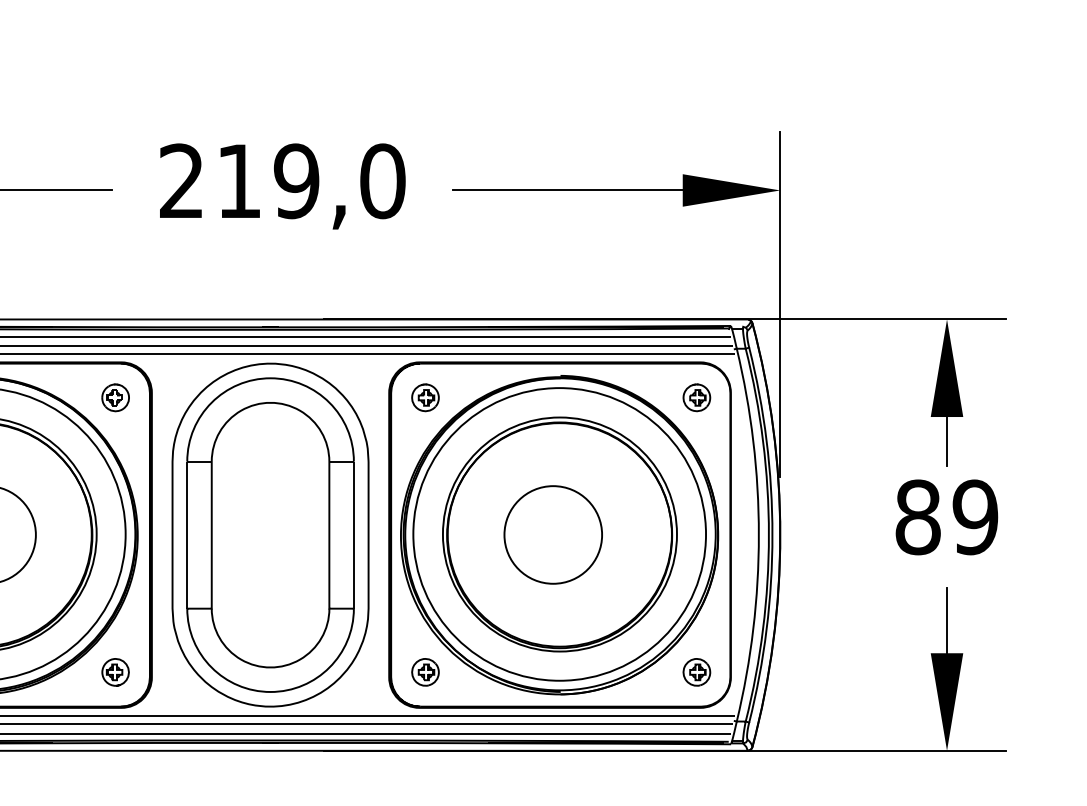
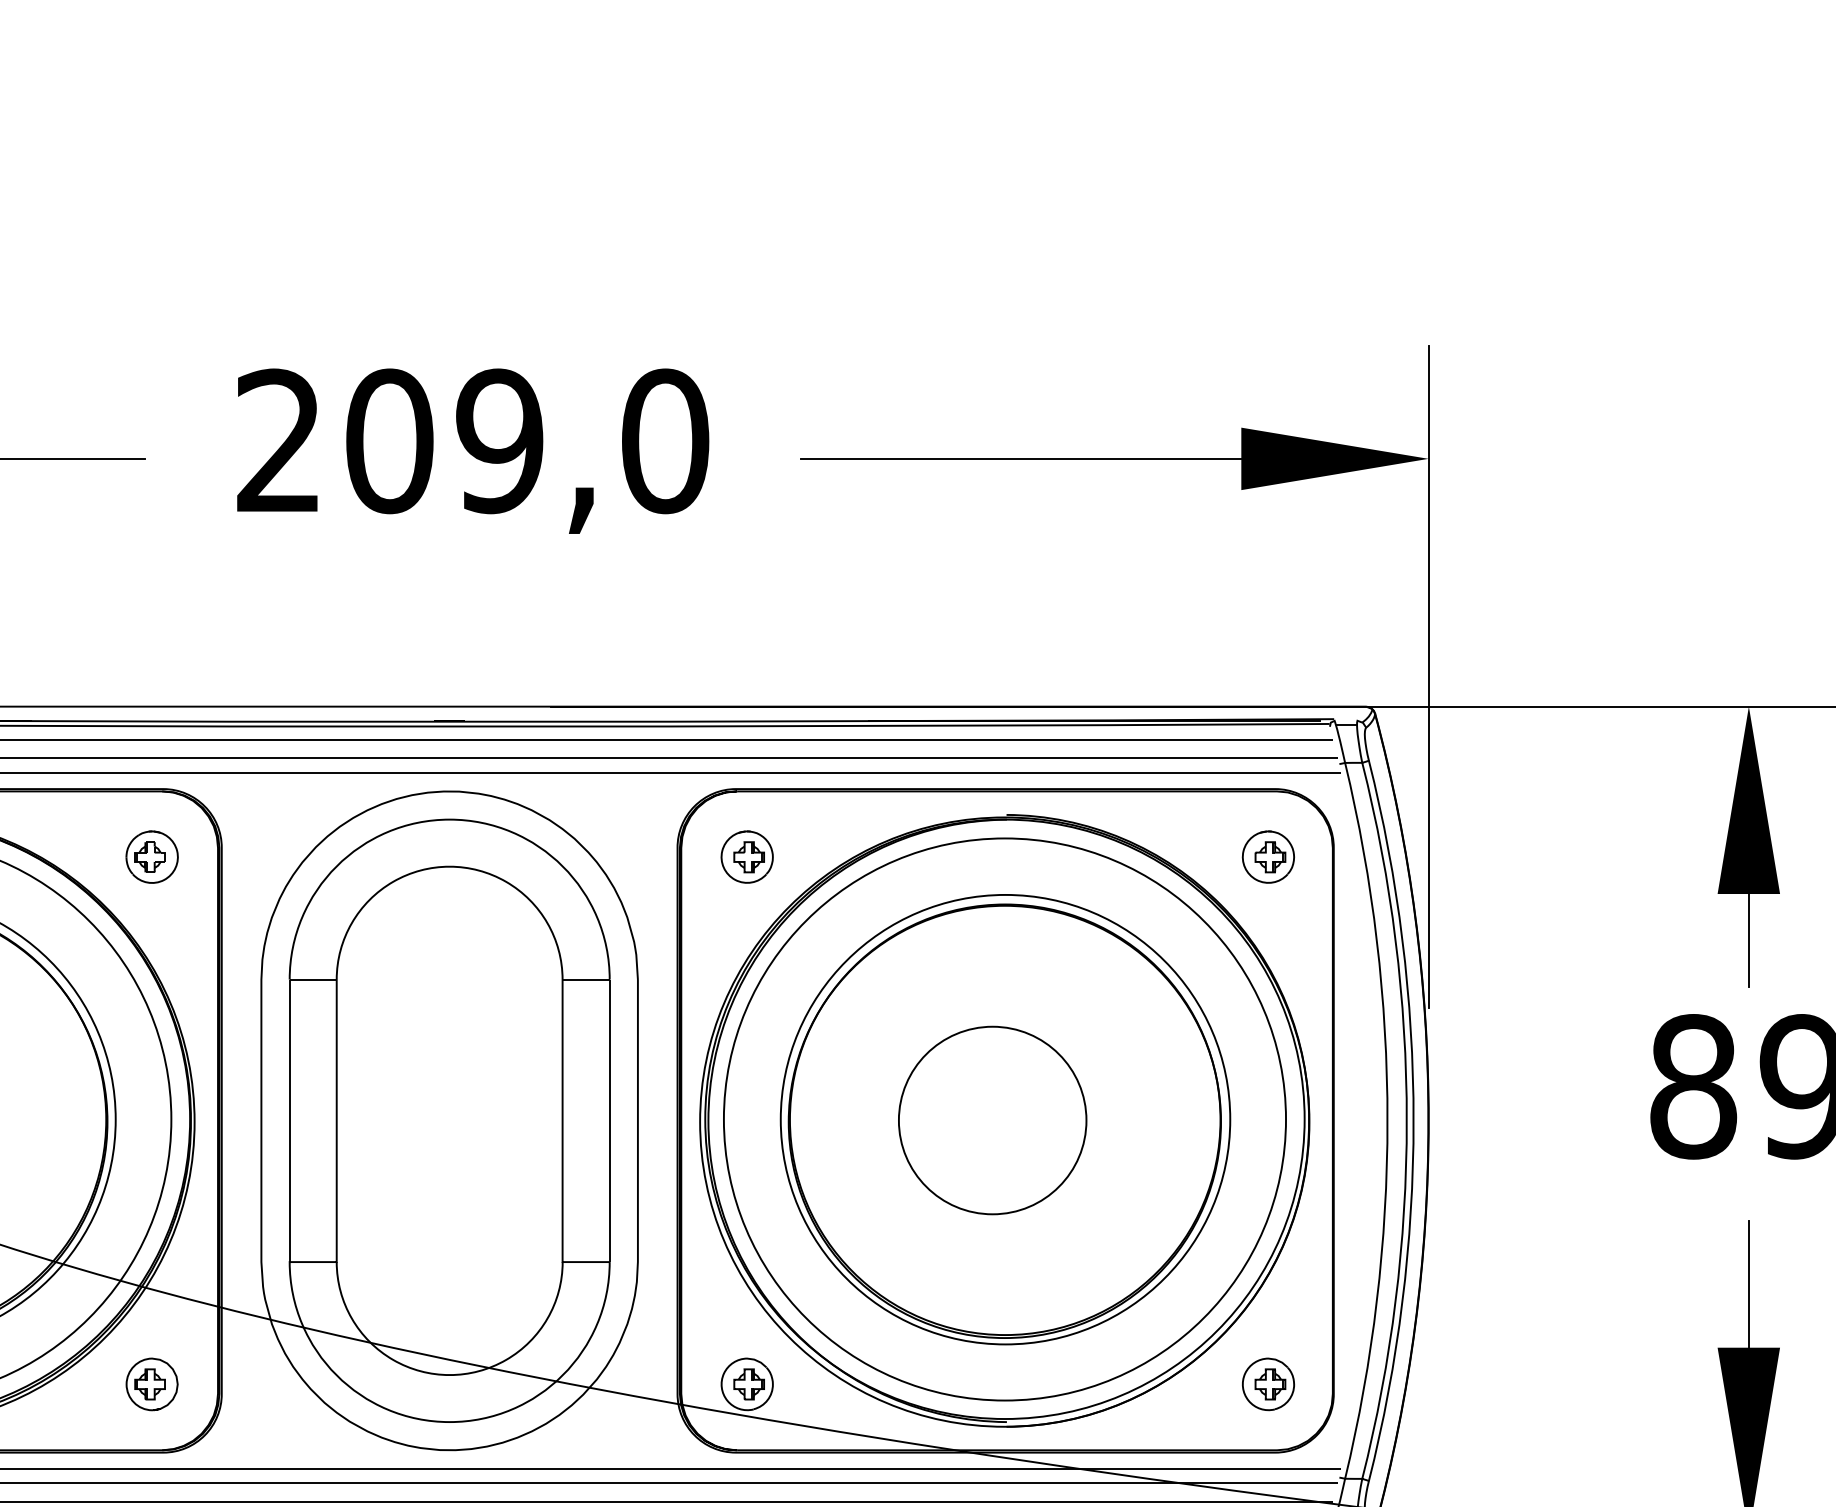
text: (239, 181) -> (390, 441), 219,0 -> 209,0

